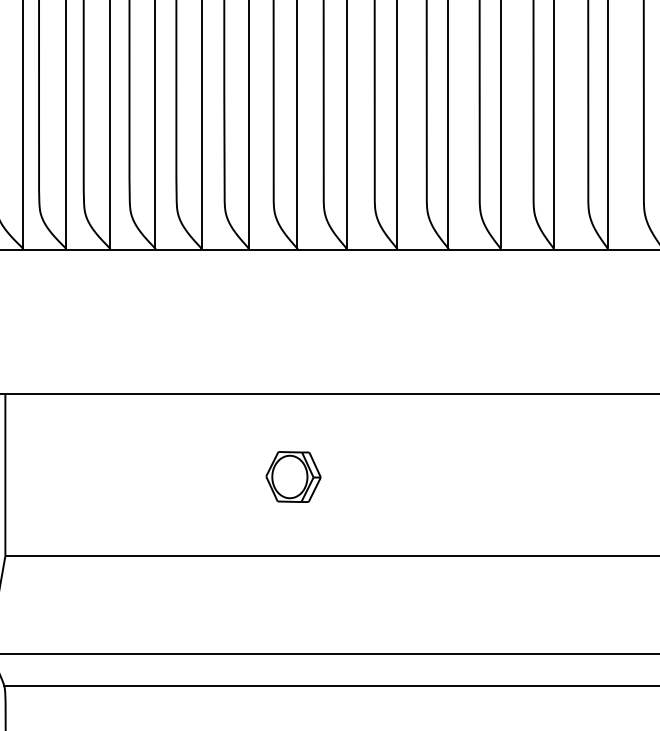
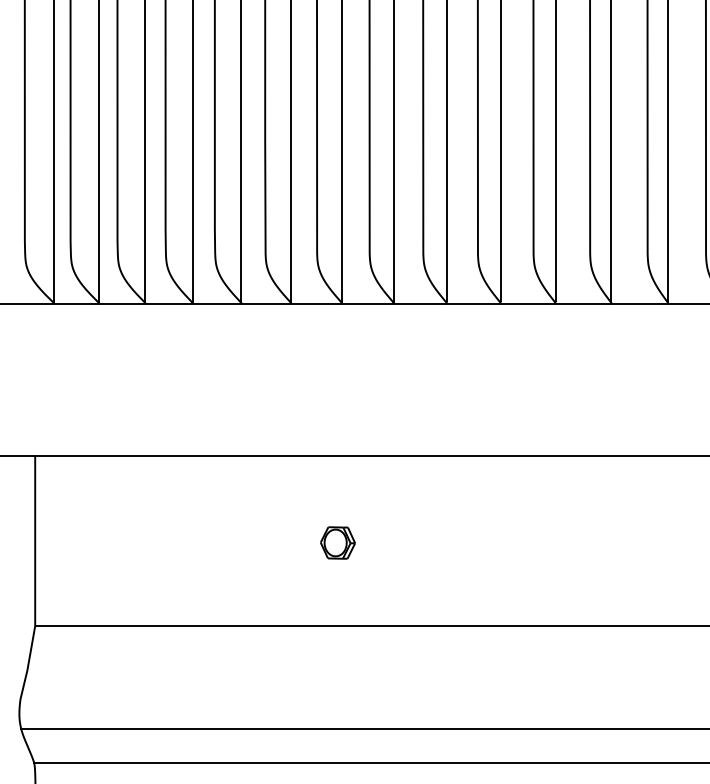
part: (293, 476) -> (337, 542), size x0.6

